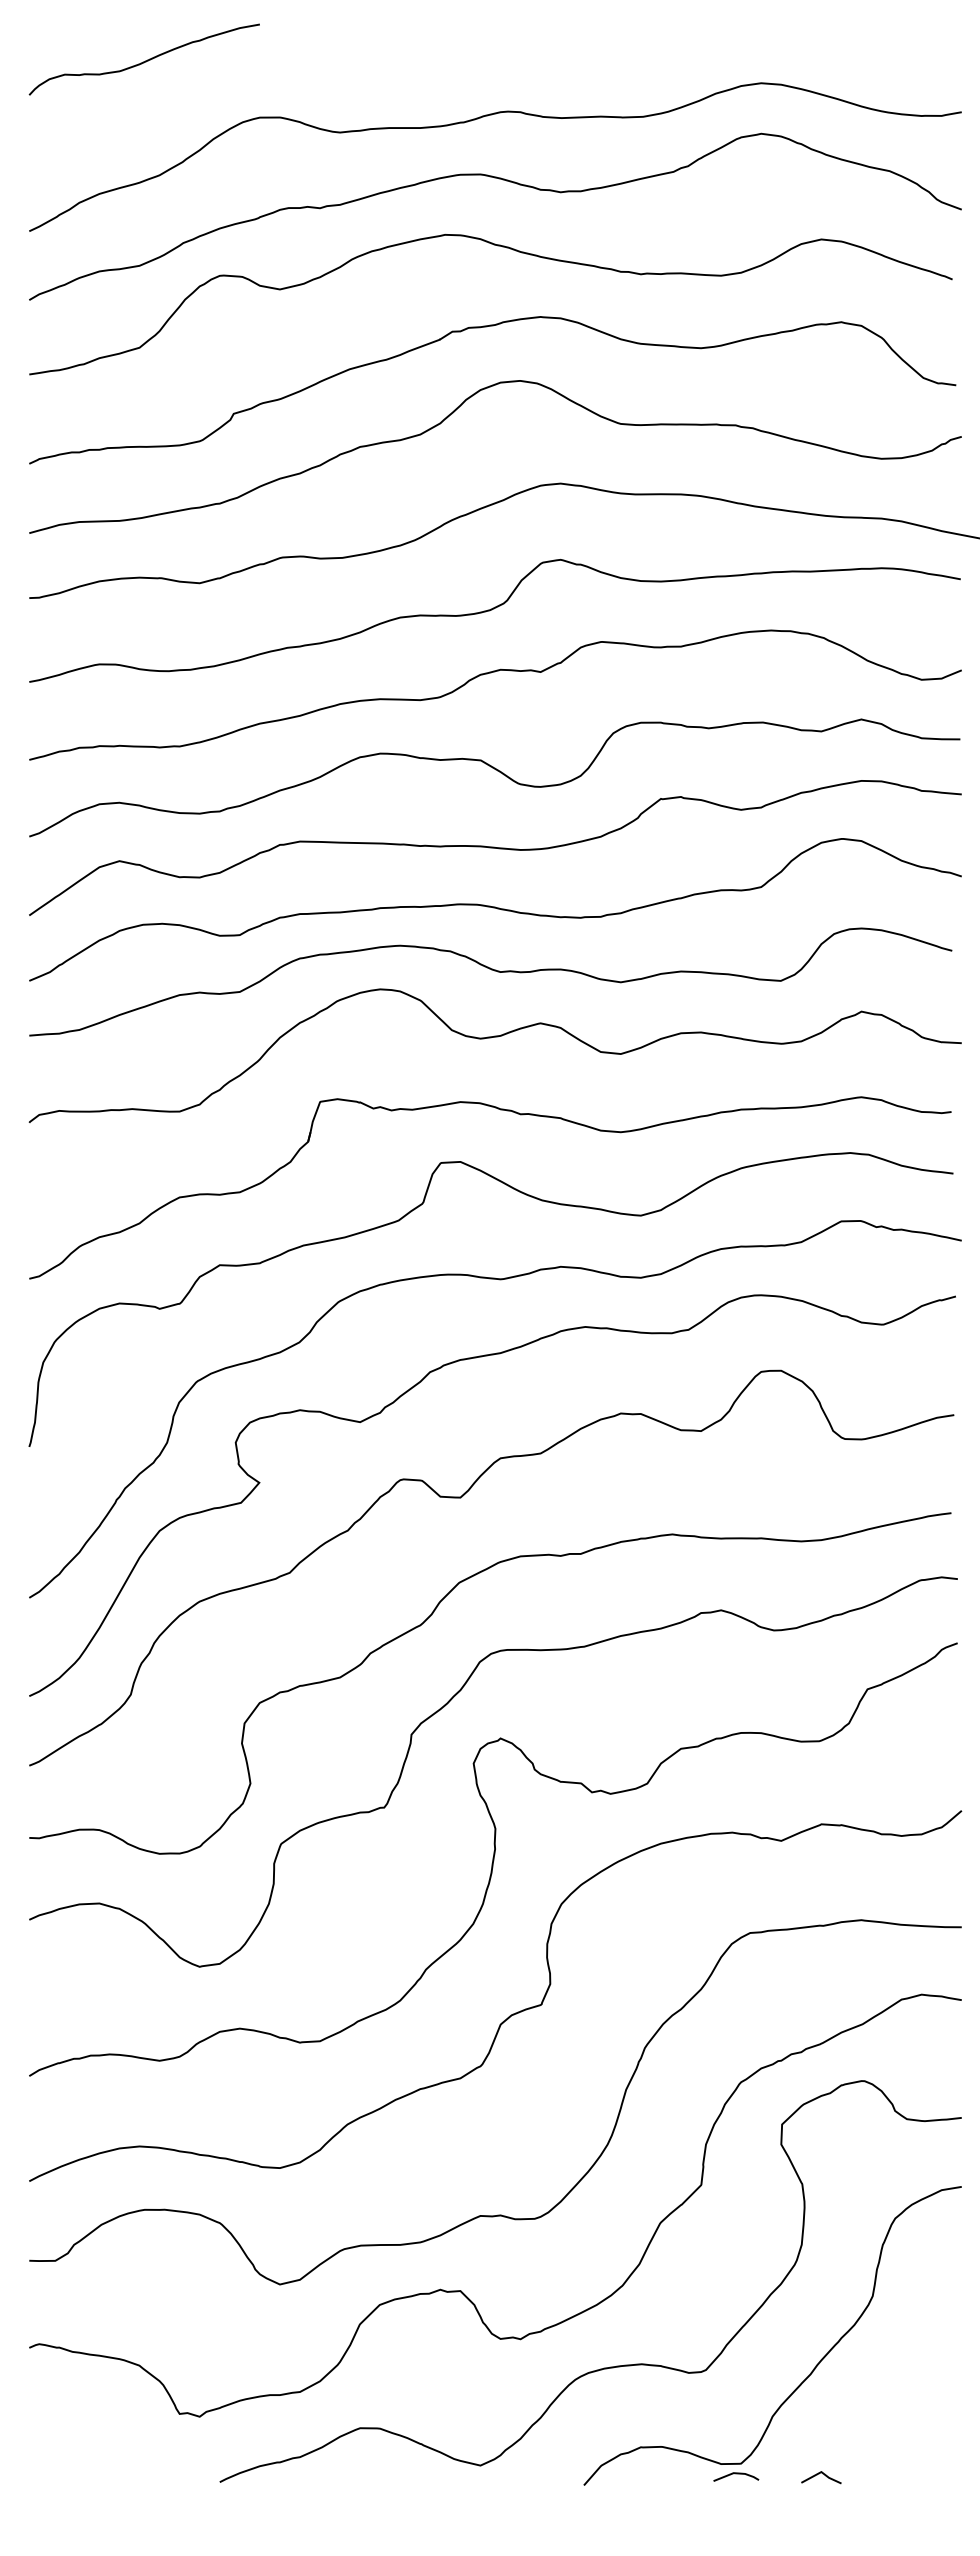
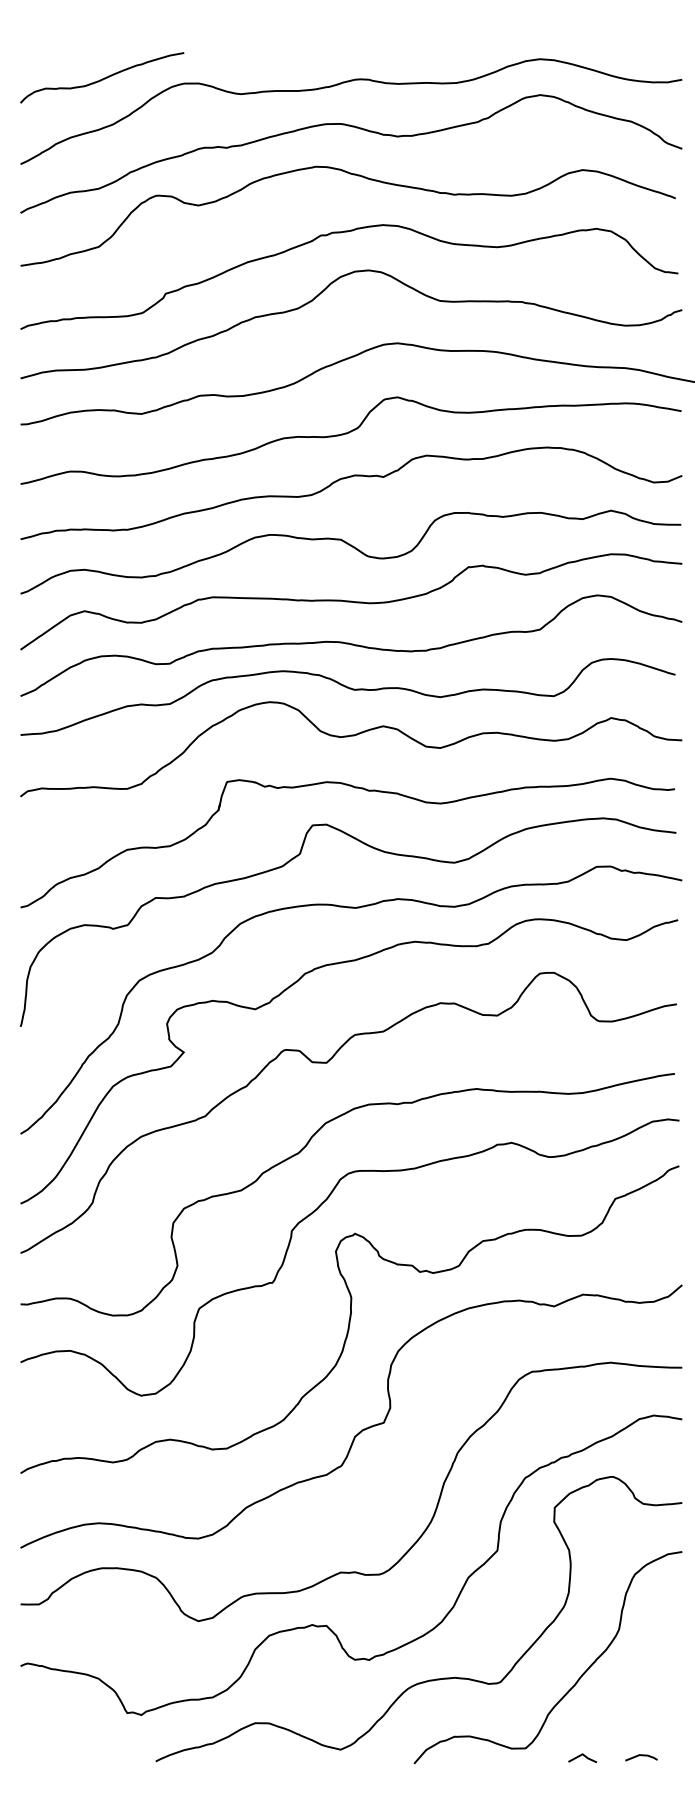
curve: (143, 61) -> (101, 79), moved
line: (736, 2474) -> (641, 1756), moved

